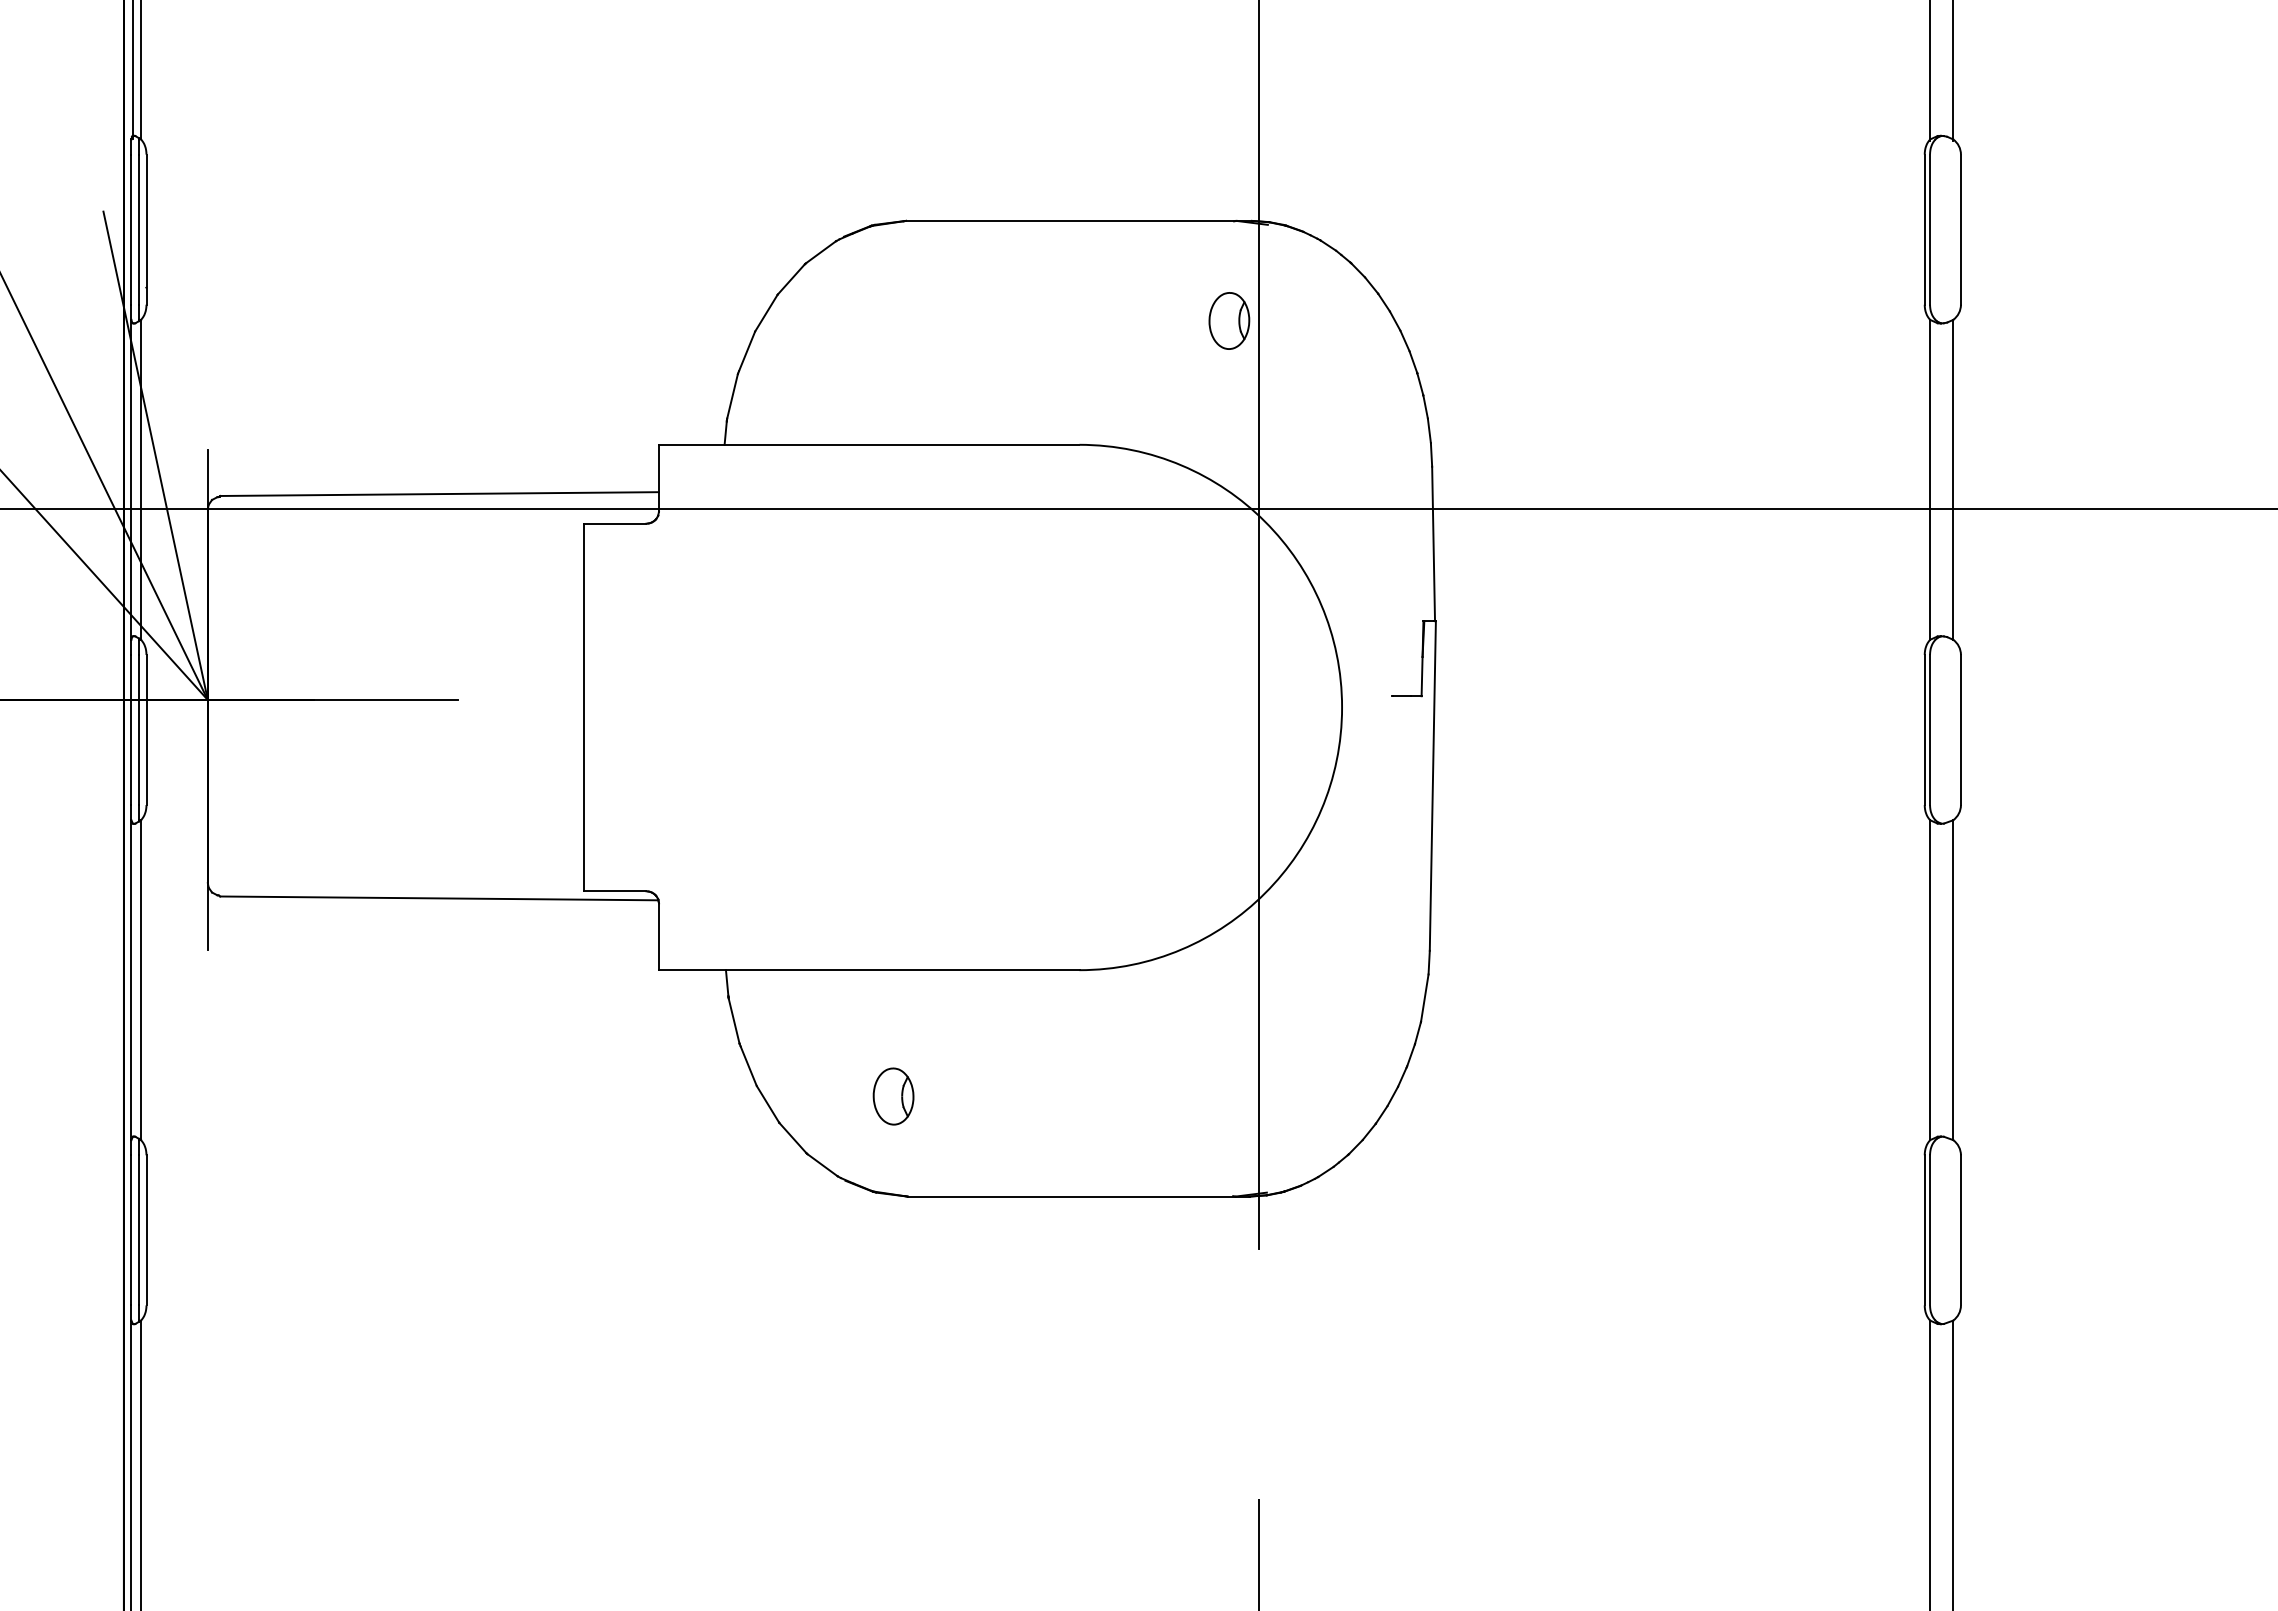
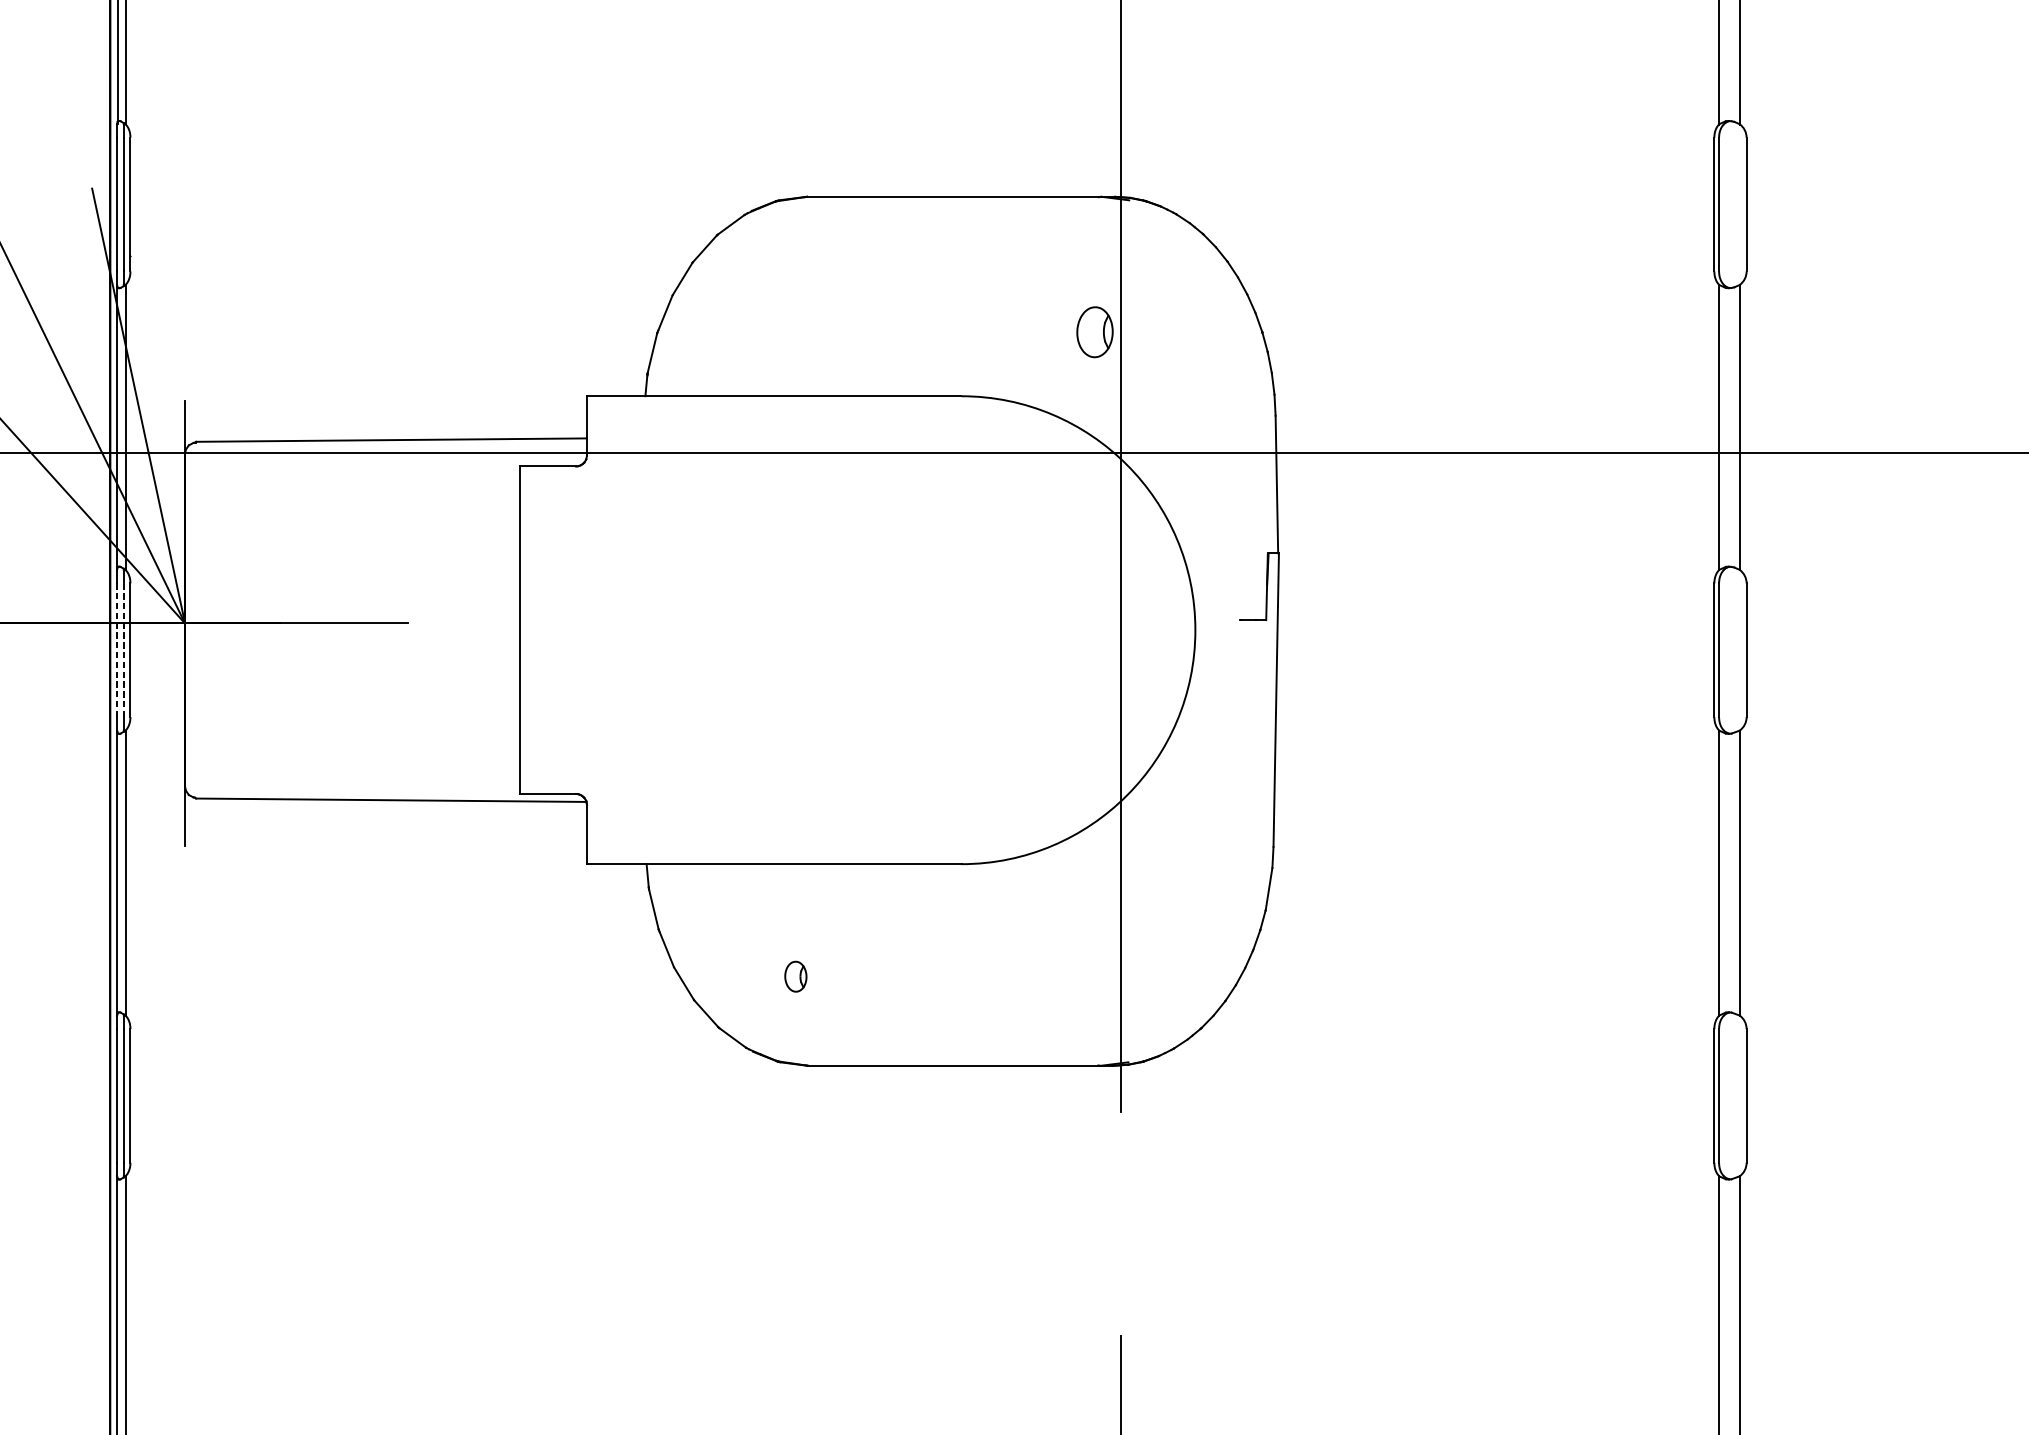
part: (1229, 320) -> (1095, 331), moved
line: (139, 729) -> (124, 649), solid -> dashed
line: (131, 730) -> (117, 650), solid -> dashed
part: (893, 1096) -> (795, 976), size x0.6

